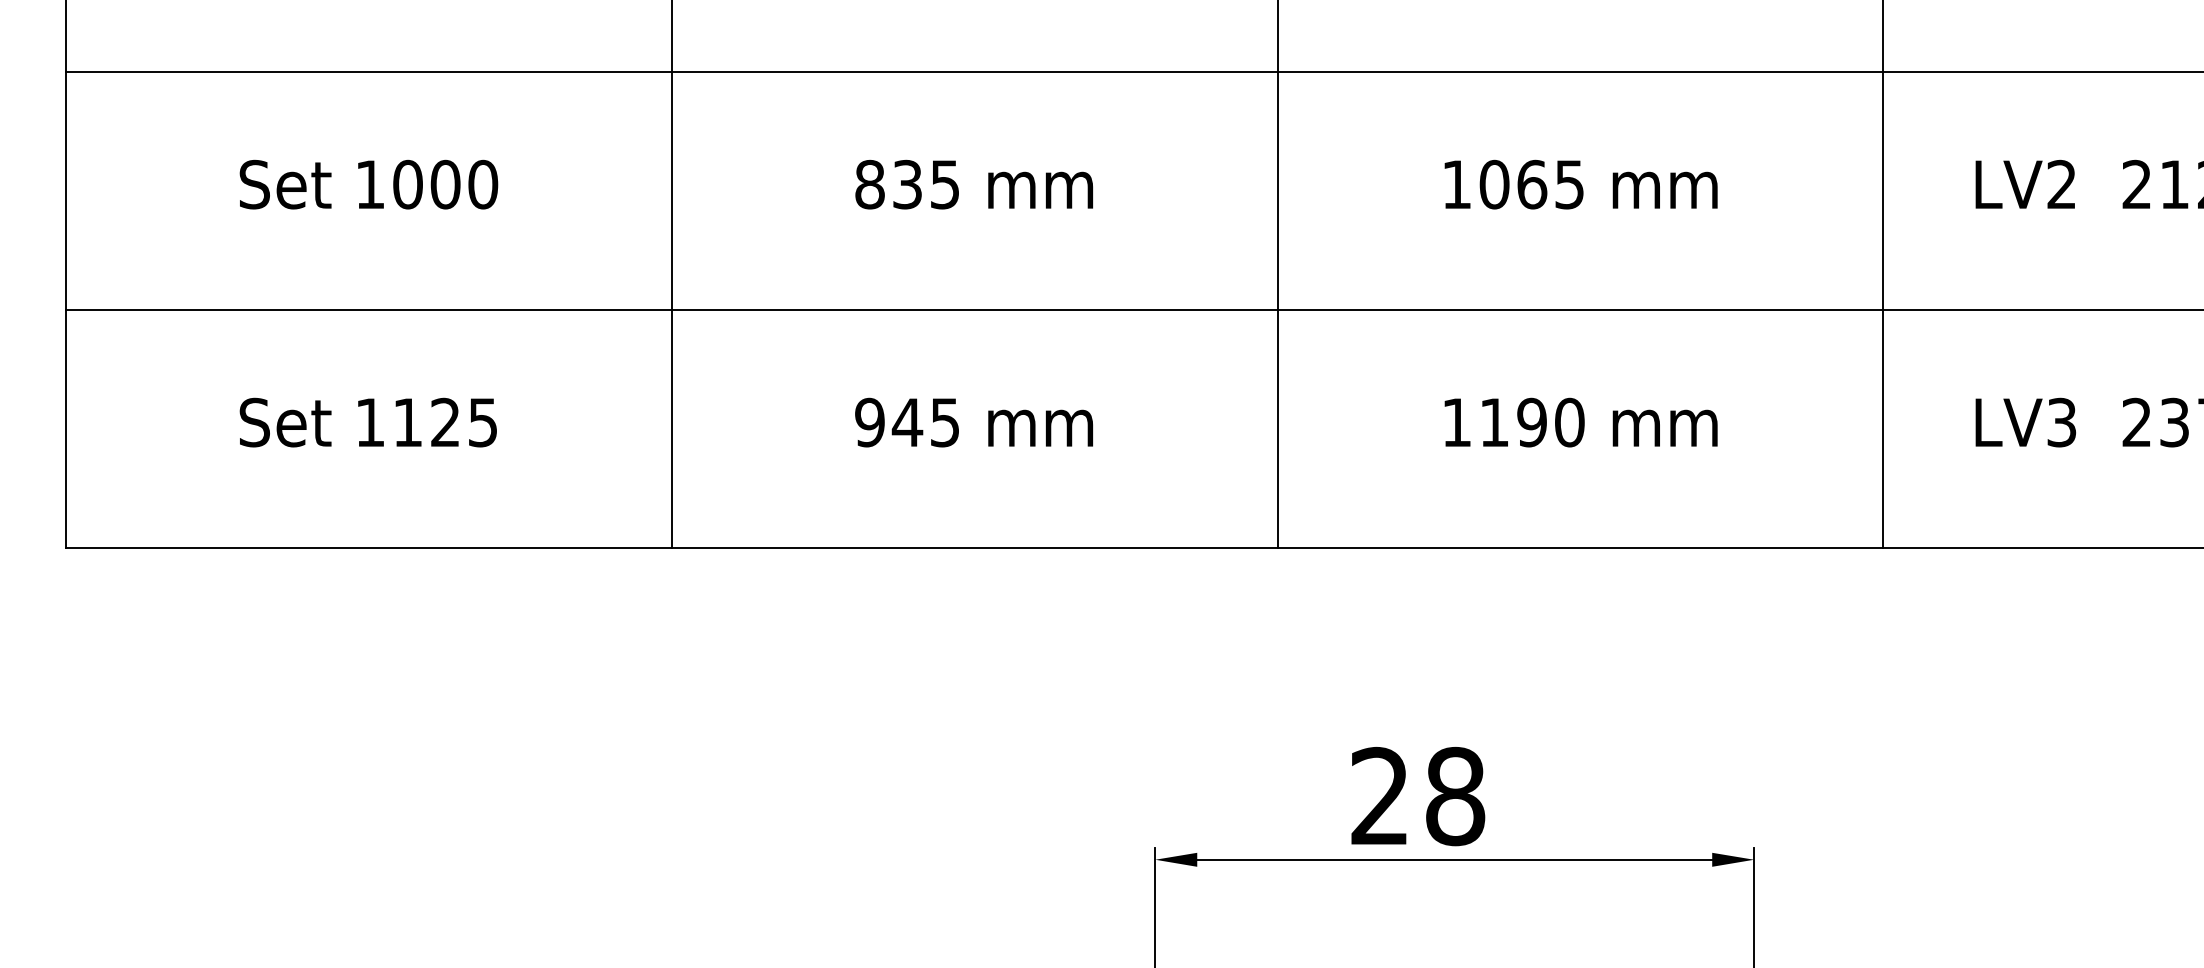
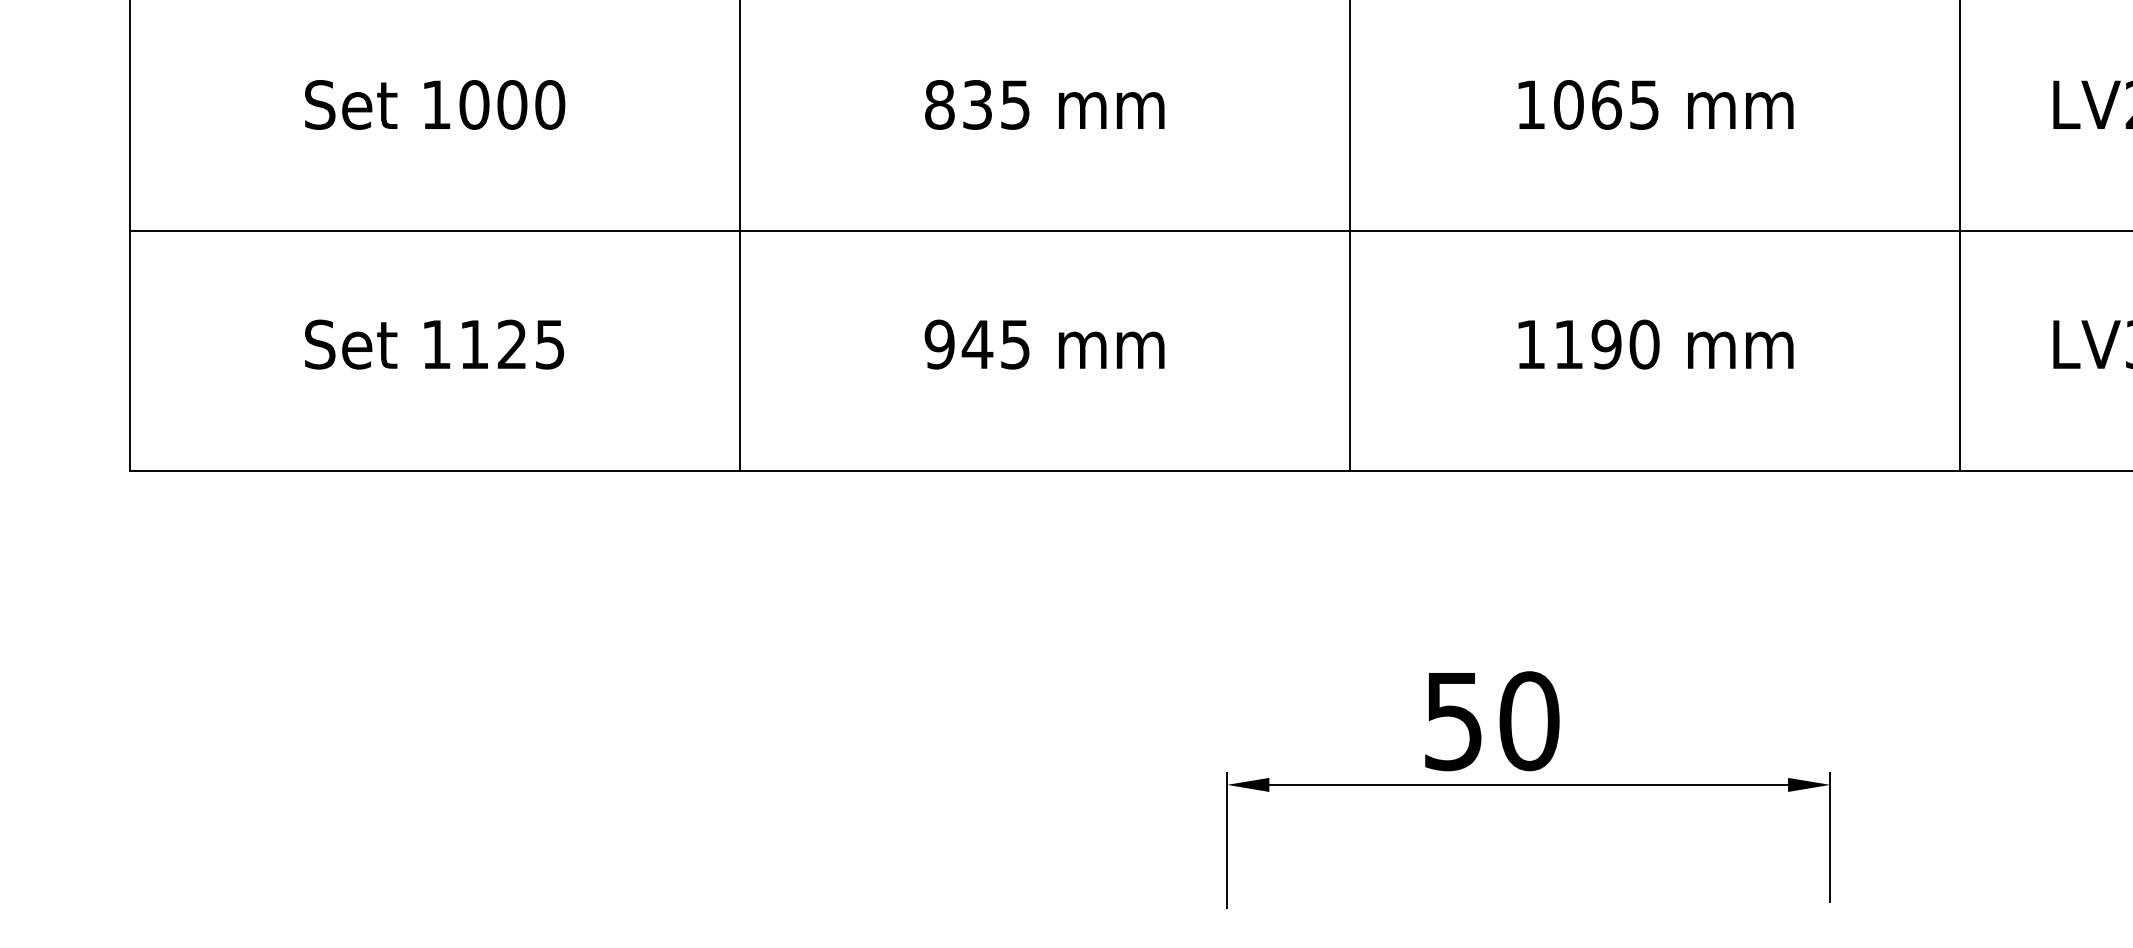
text: (1418, 796) -> (1492, 721), 28 -> 50

